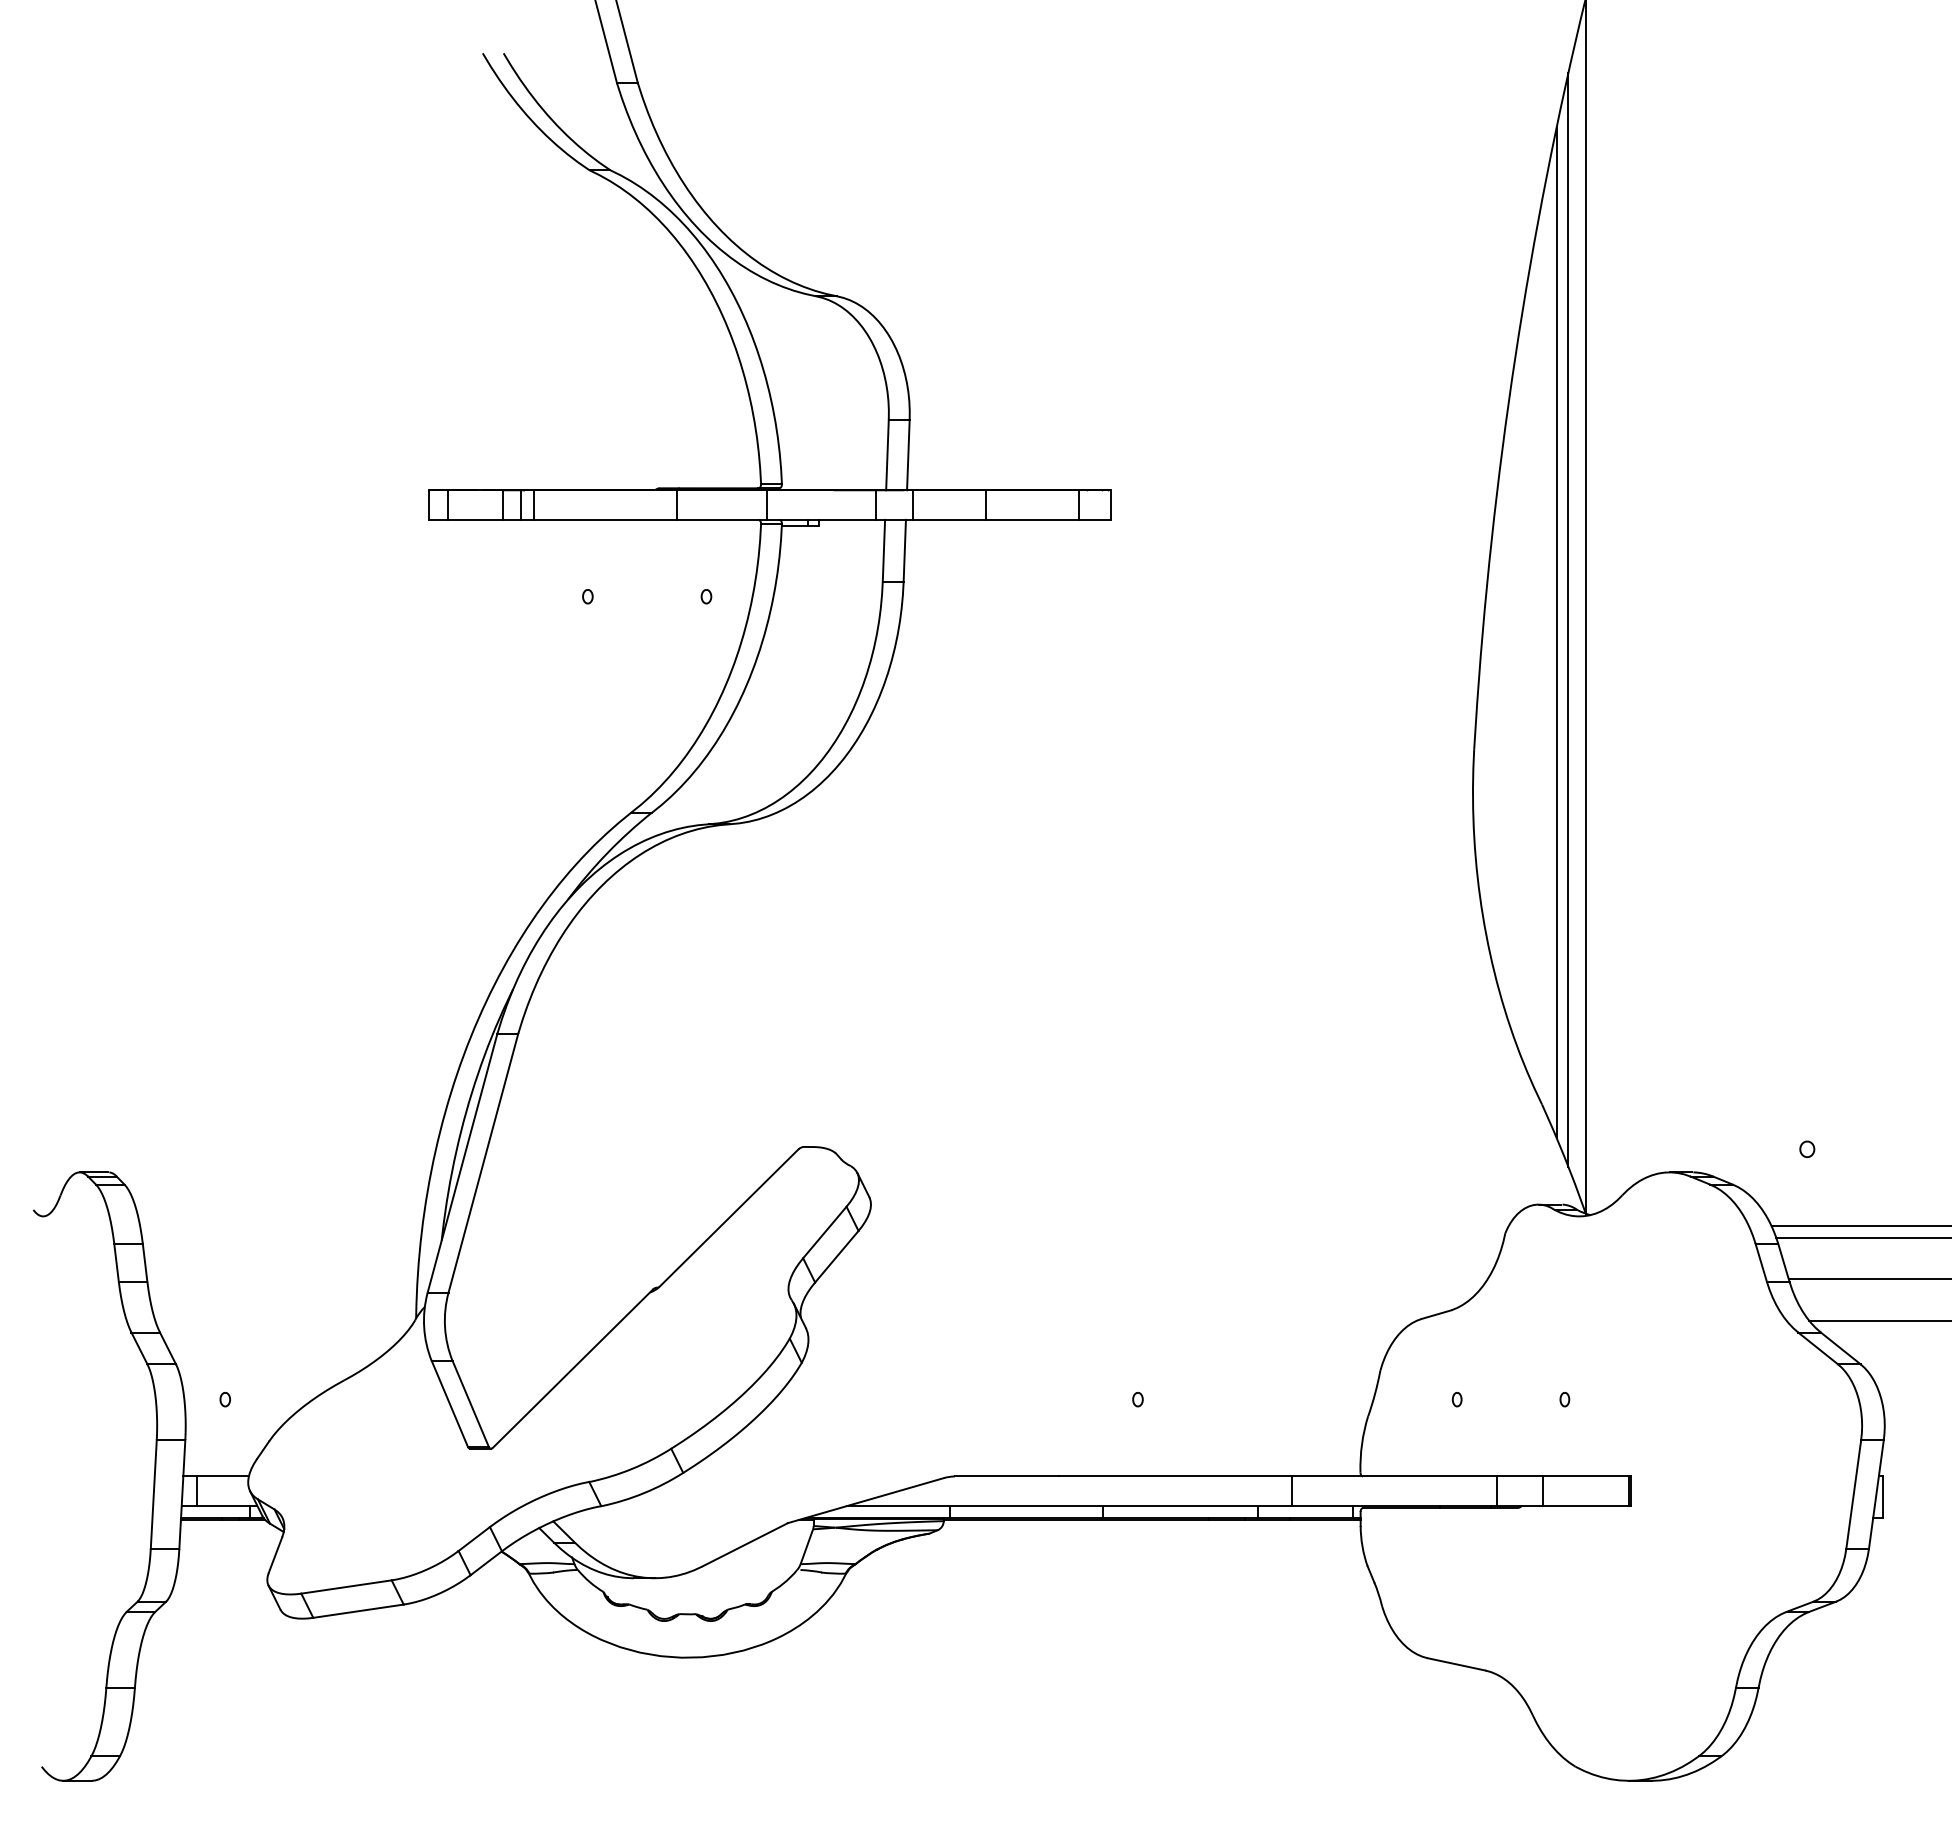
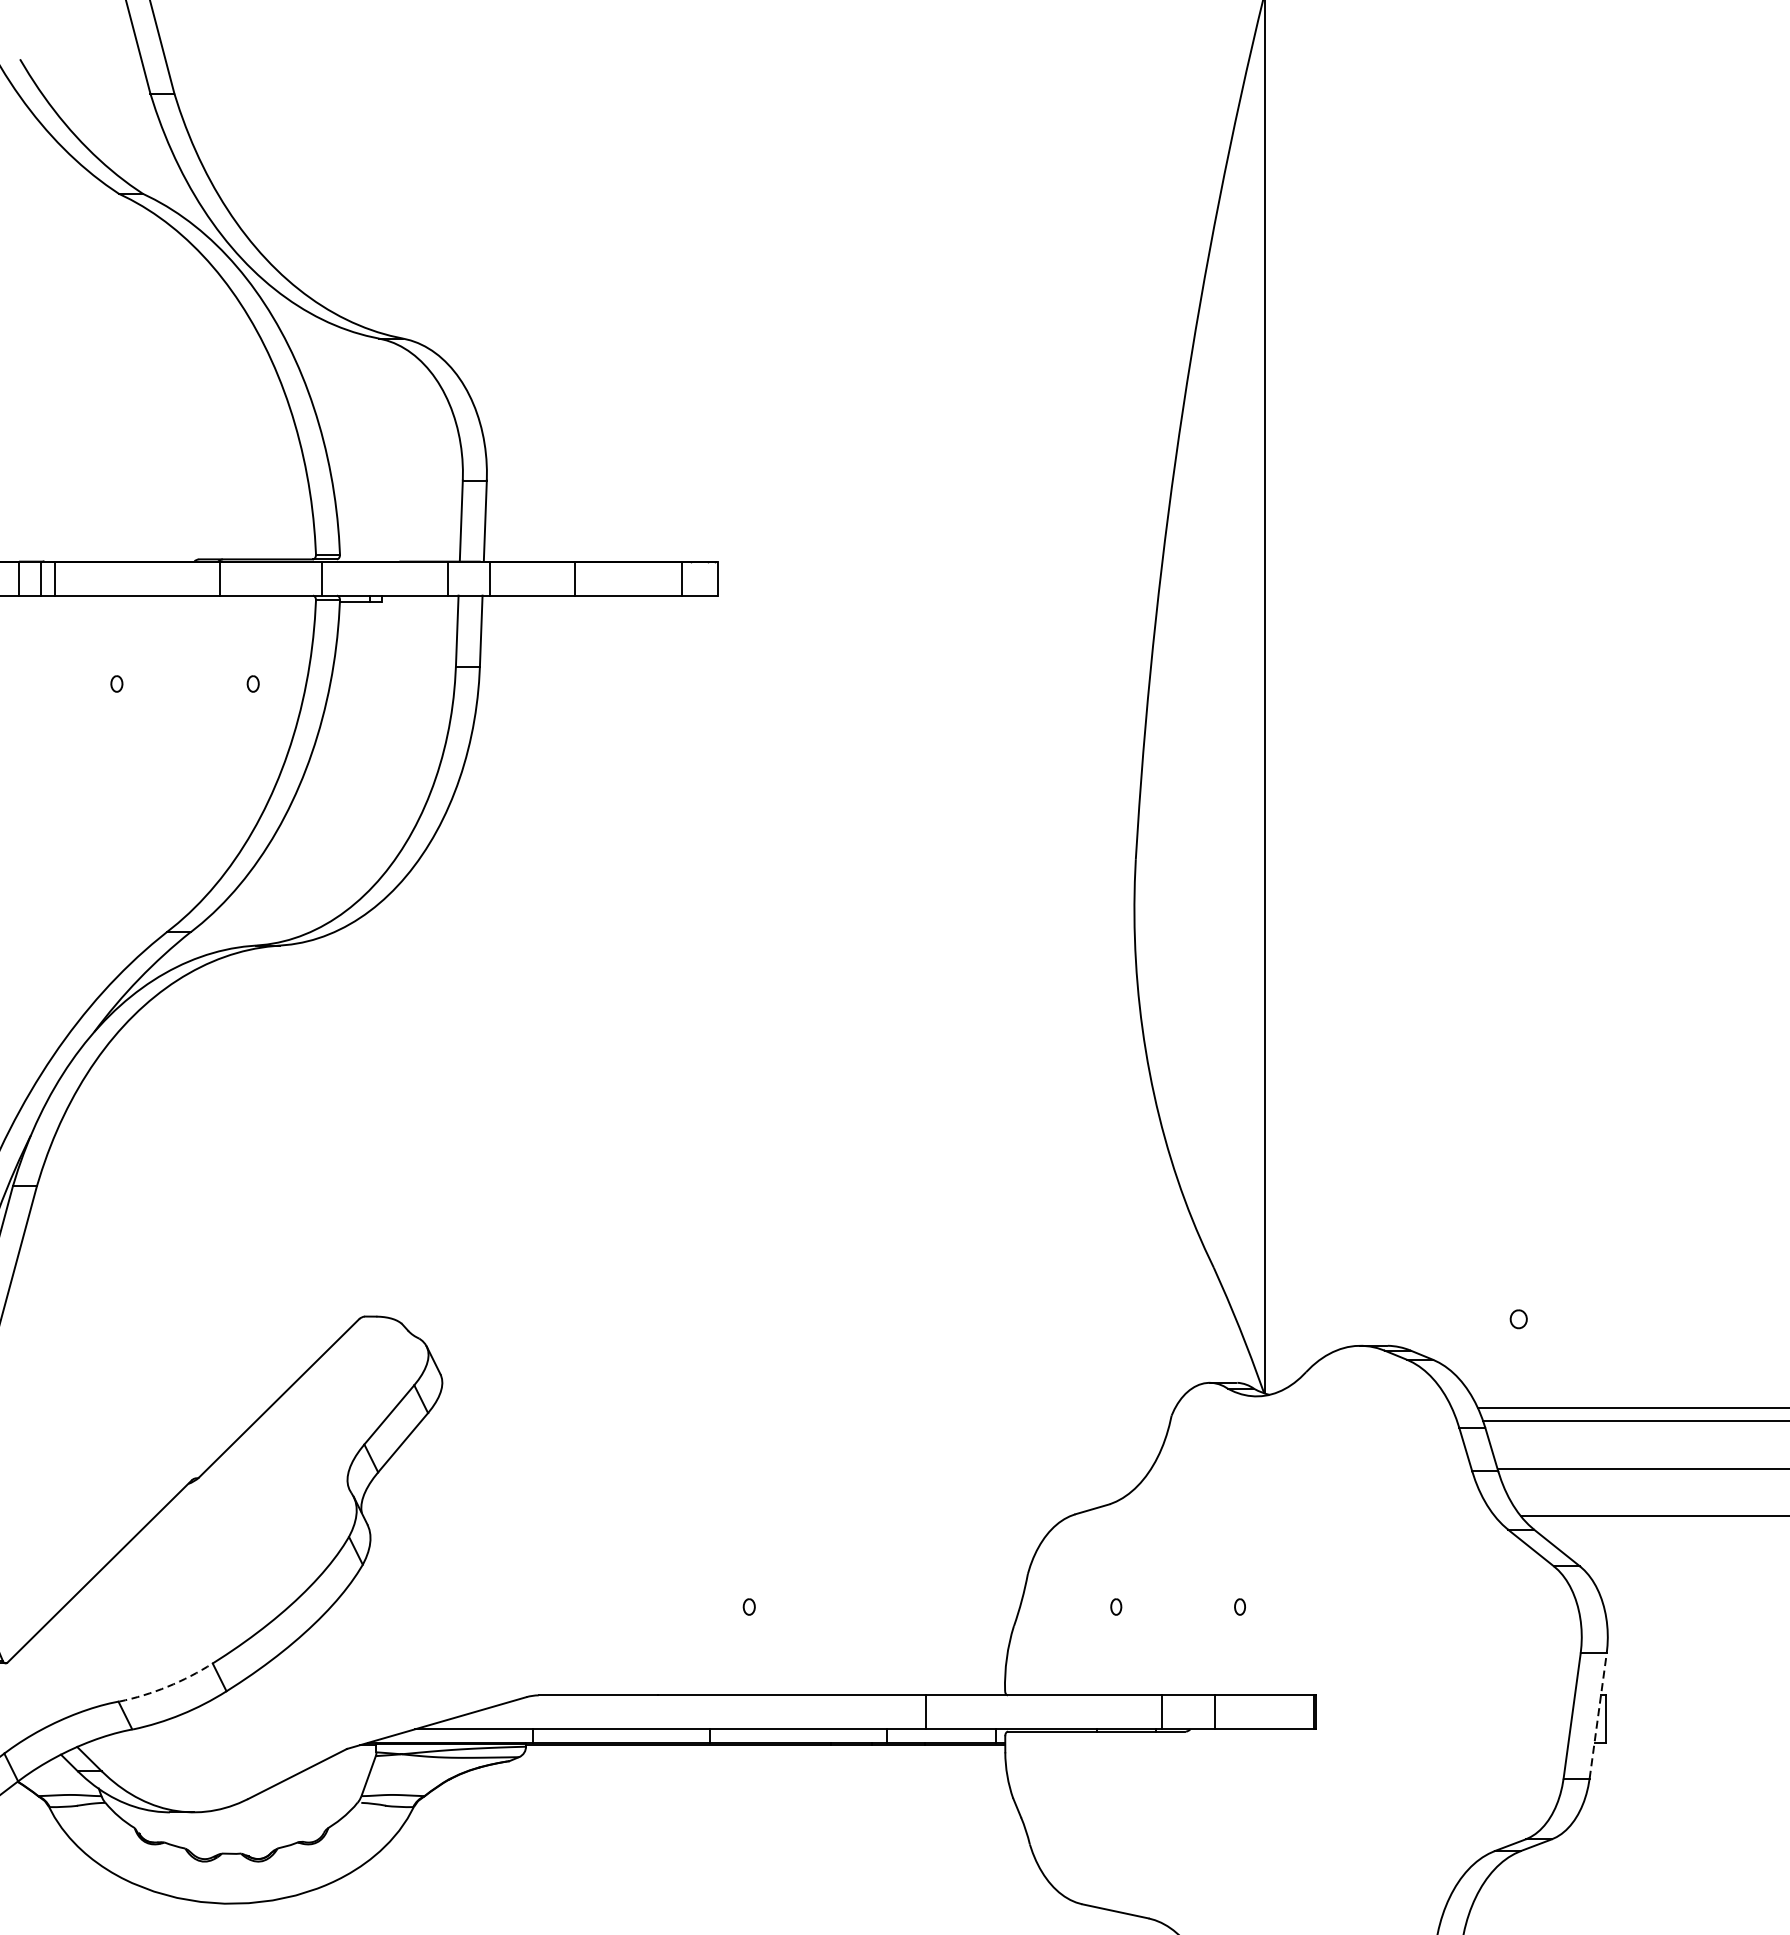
line: (1568, 619) -> (1244, 710), removed
line: (1556, 632) -> (1230, 725), removed
arc: (632, 1468) -> (168, 1686), solid -> dashed
line: (1876, 1494) -> (1598, 1716), solid -> dashed

